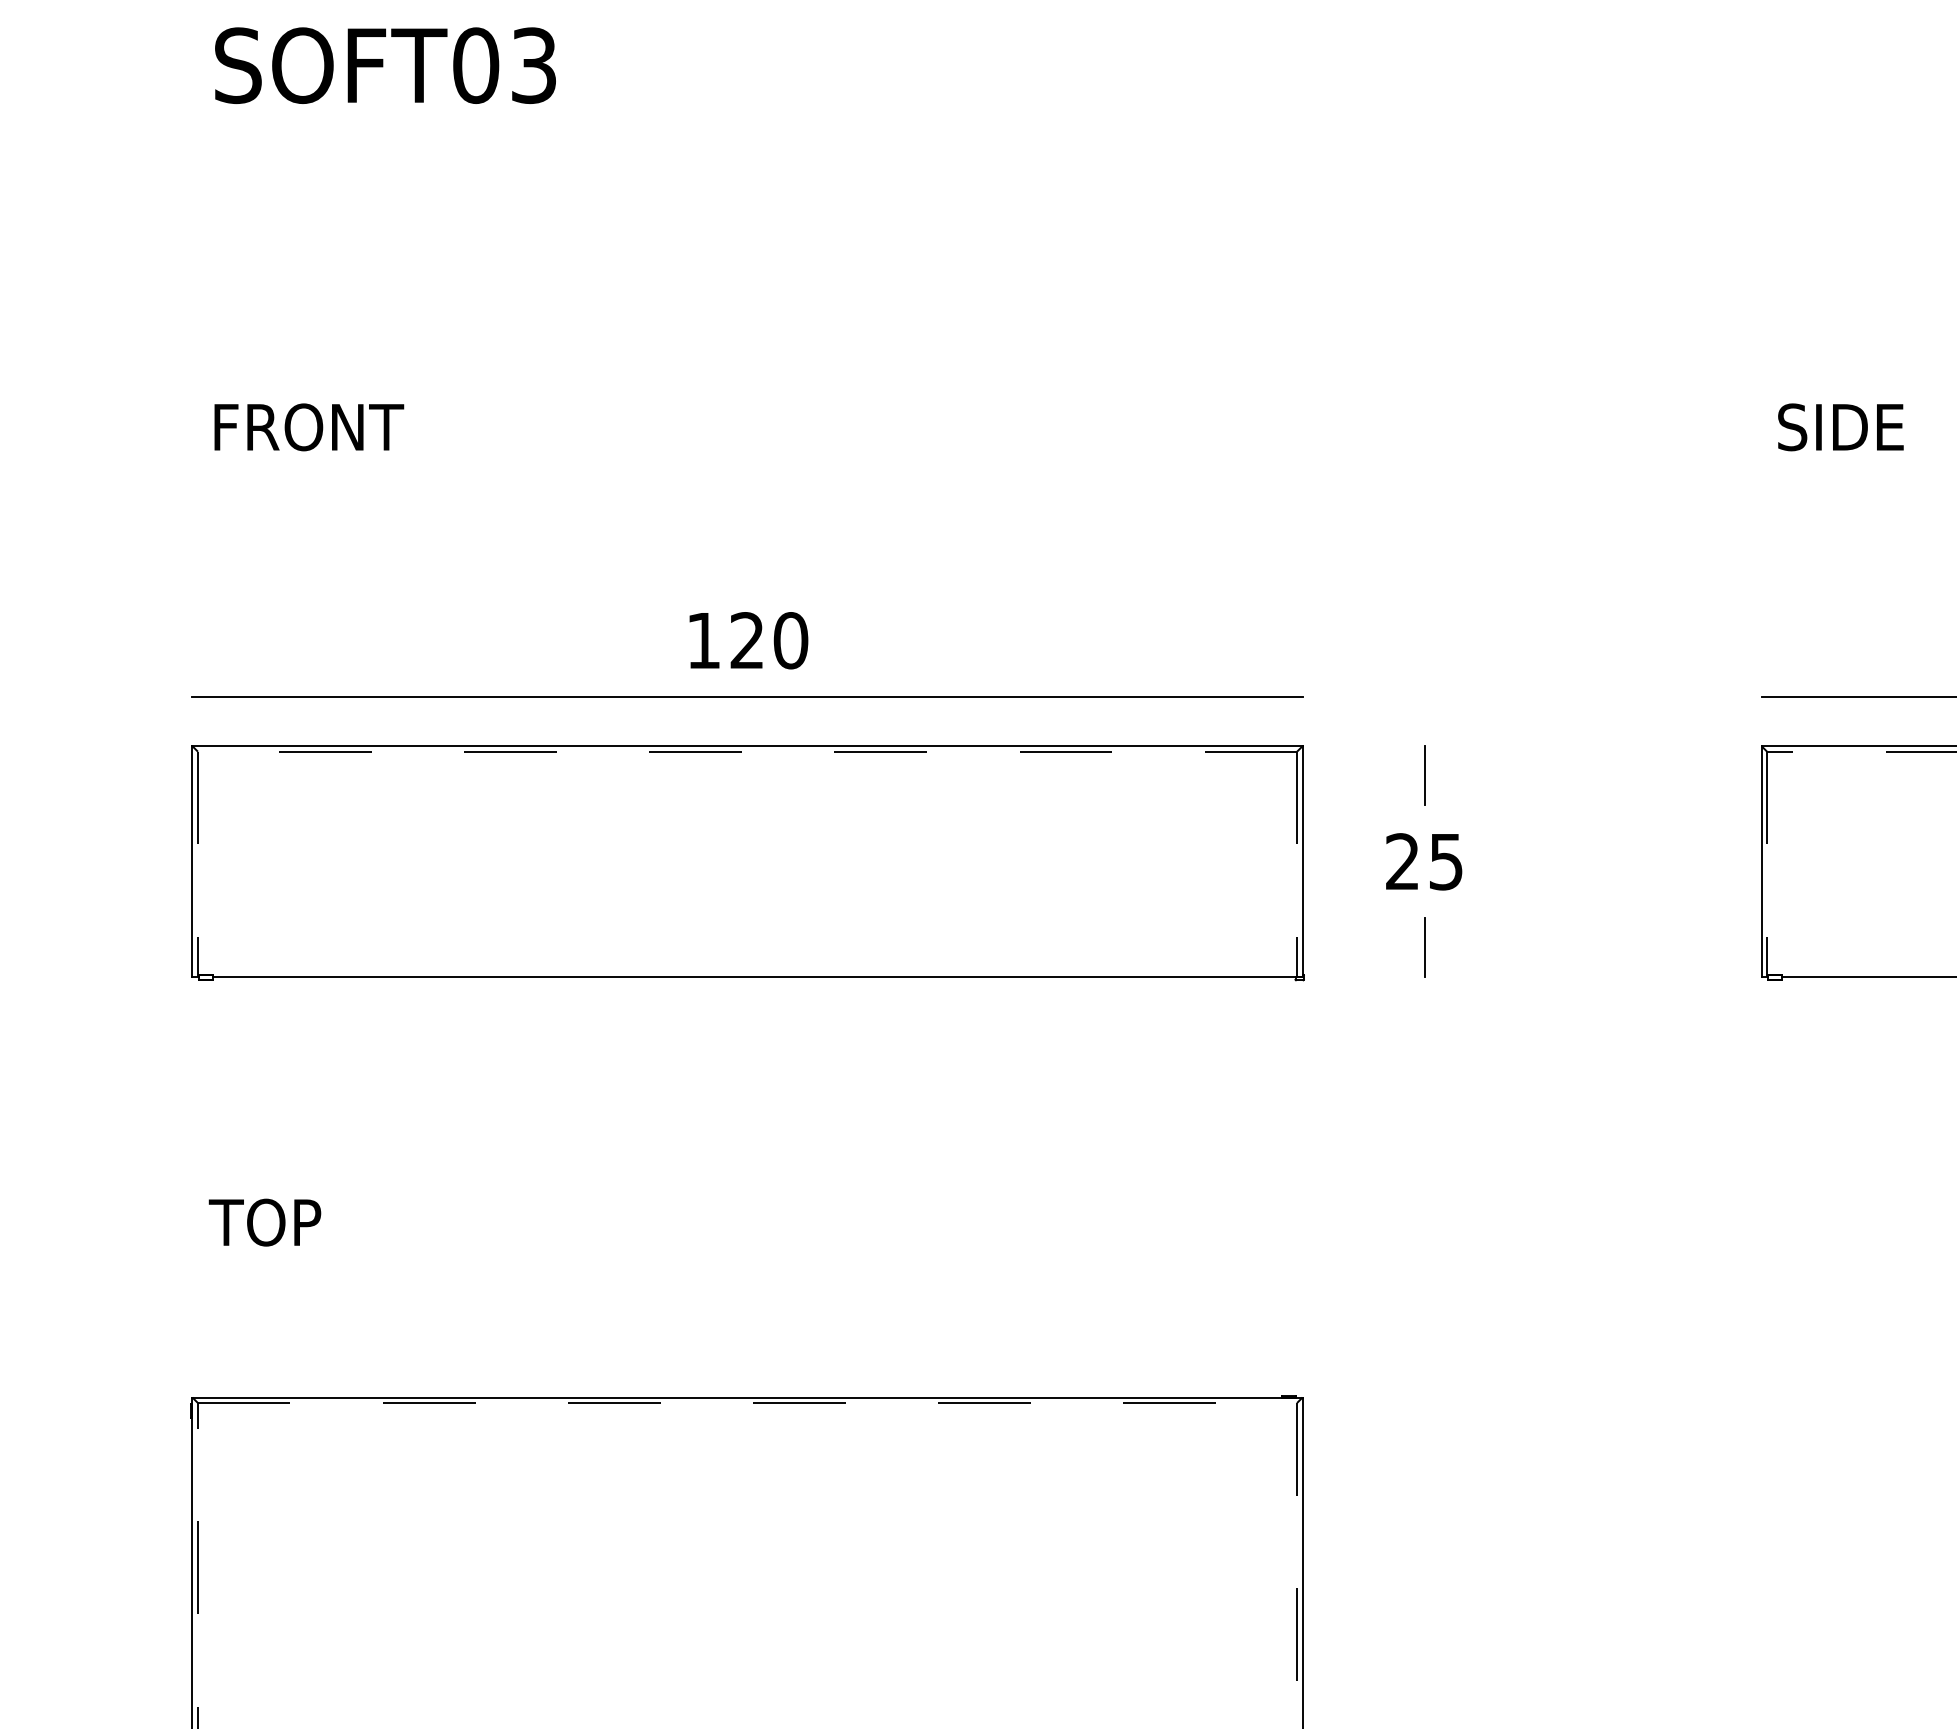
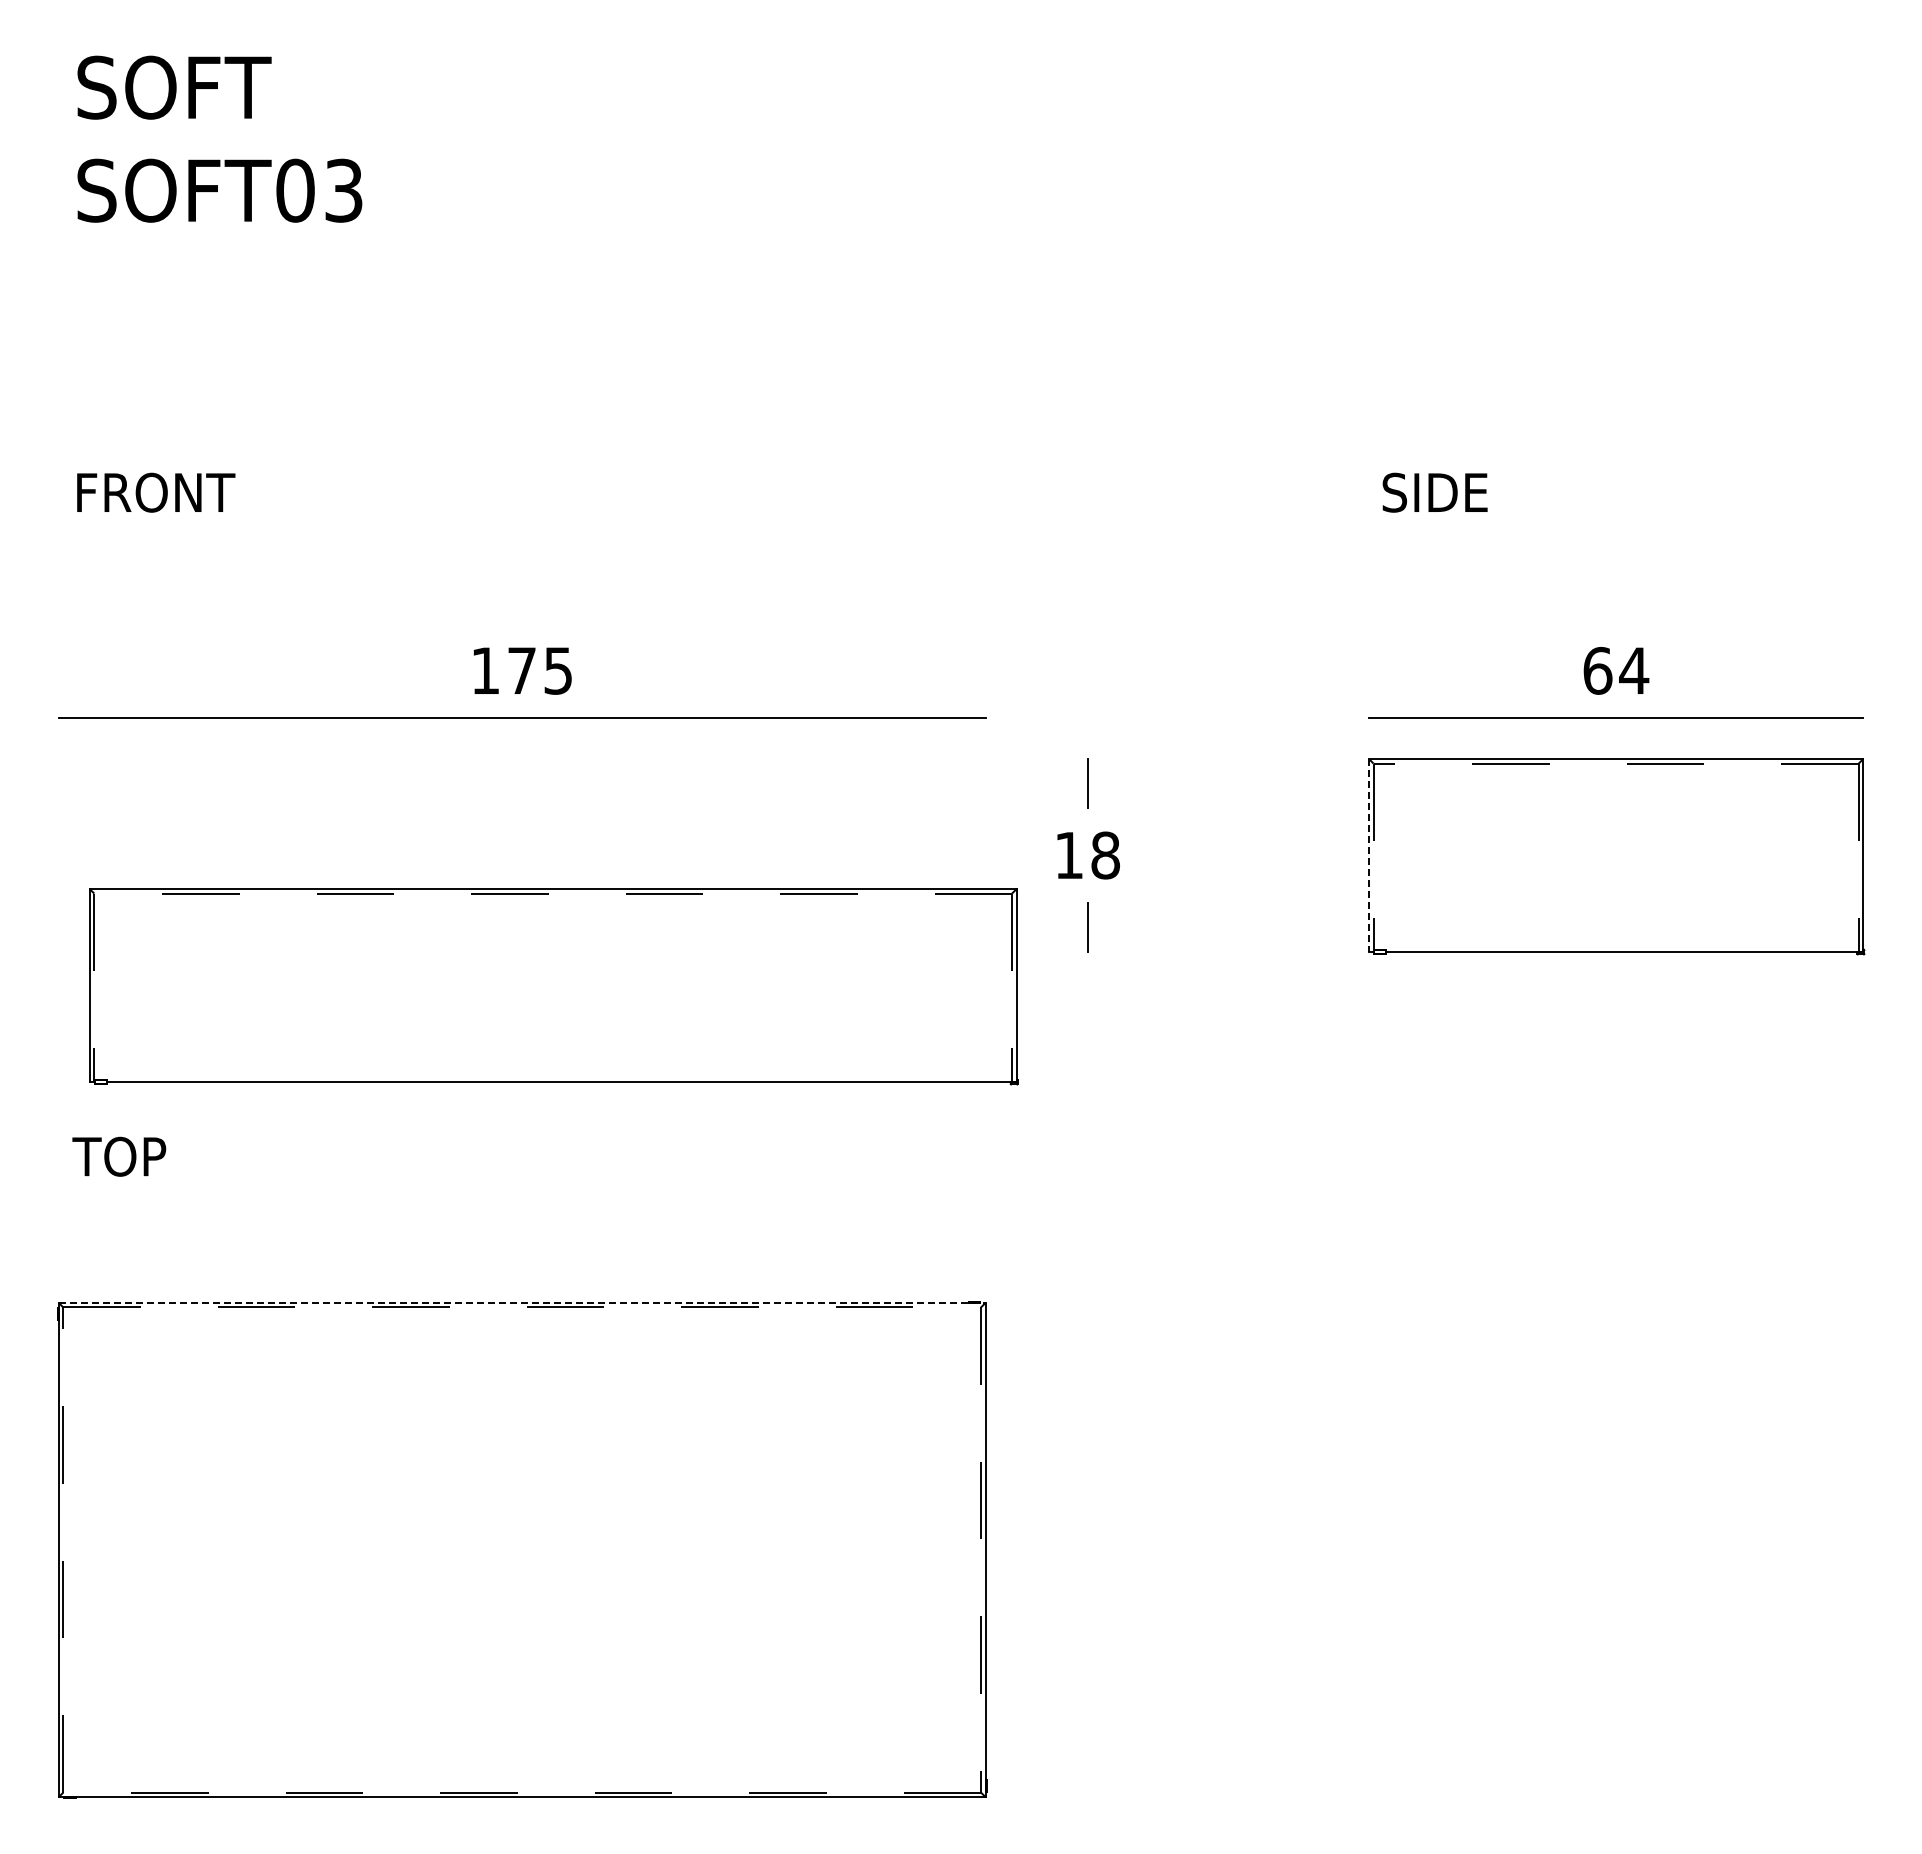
text: (769, 640) -> (540, 670), 120 -> 175
text: (1424, 861) -> (1087, 855), 25 -> 18
line: (1761, 861) -> (1368, 855), solid -> dashed
part: (747, 862) -> (553, 986), moved
line: (747, 1397) -> (522, 1302), solid -> dashed

